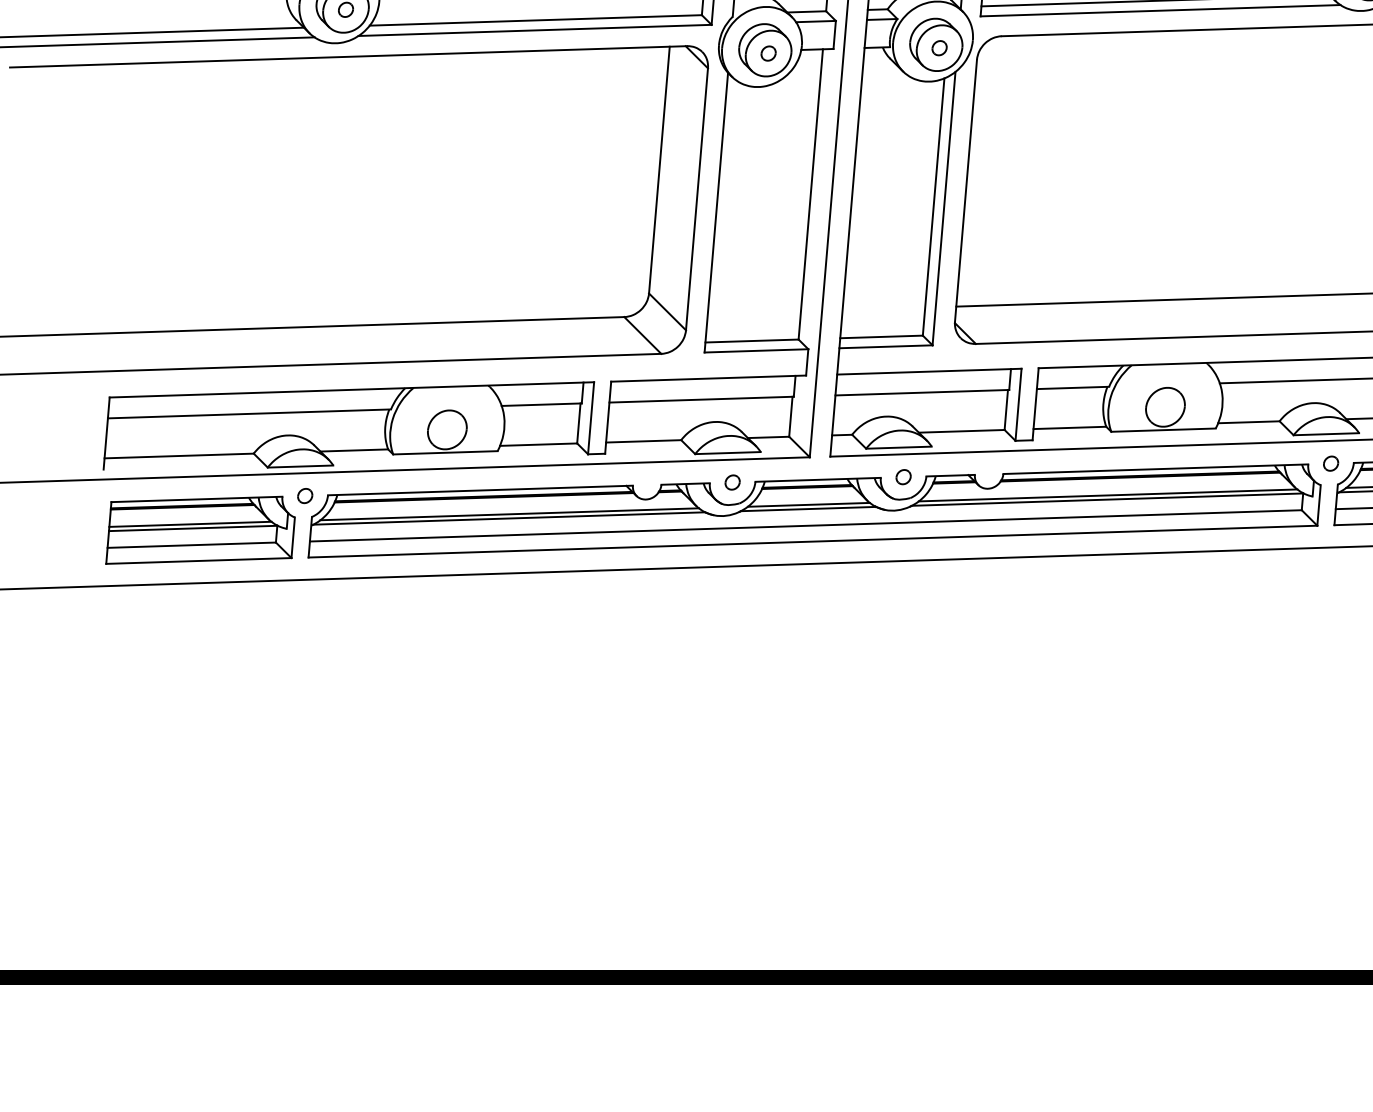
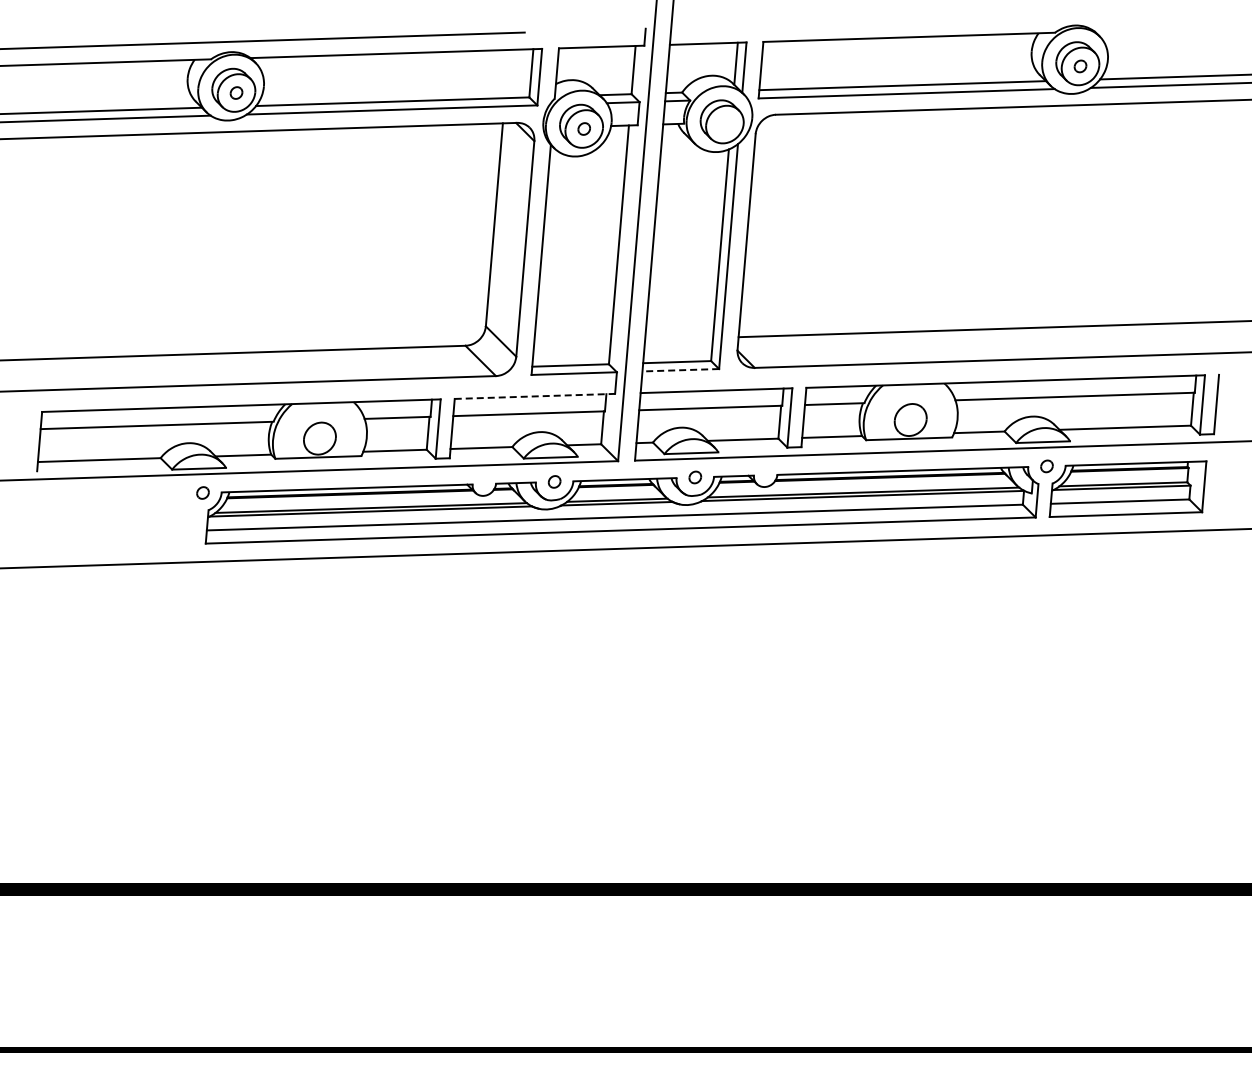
part: (939, 48) -> (724, 124), removed
line: (885, 347) -> (680, 370), solid -> dashed
line: (709, 378) -> (535, 396), solid -> dashed
part: (200, 529) -> (116, 520), removed

